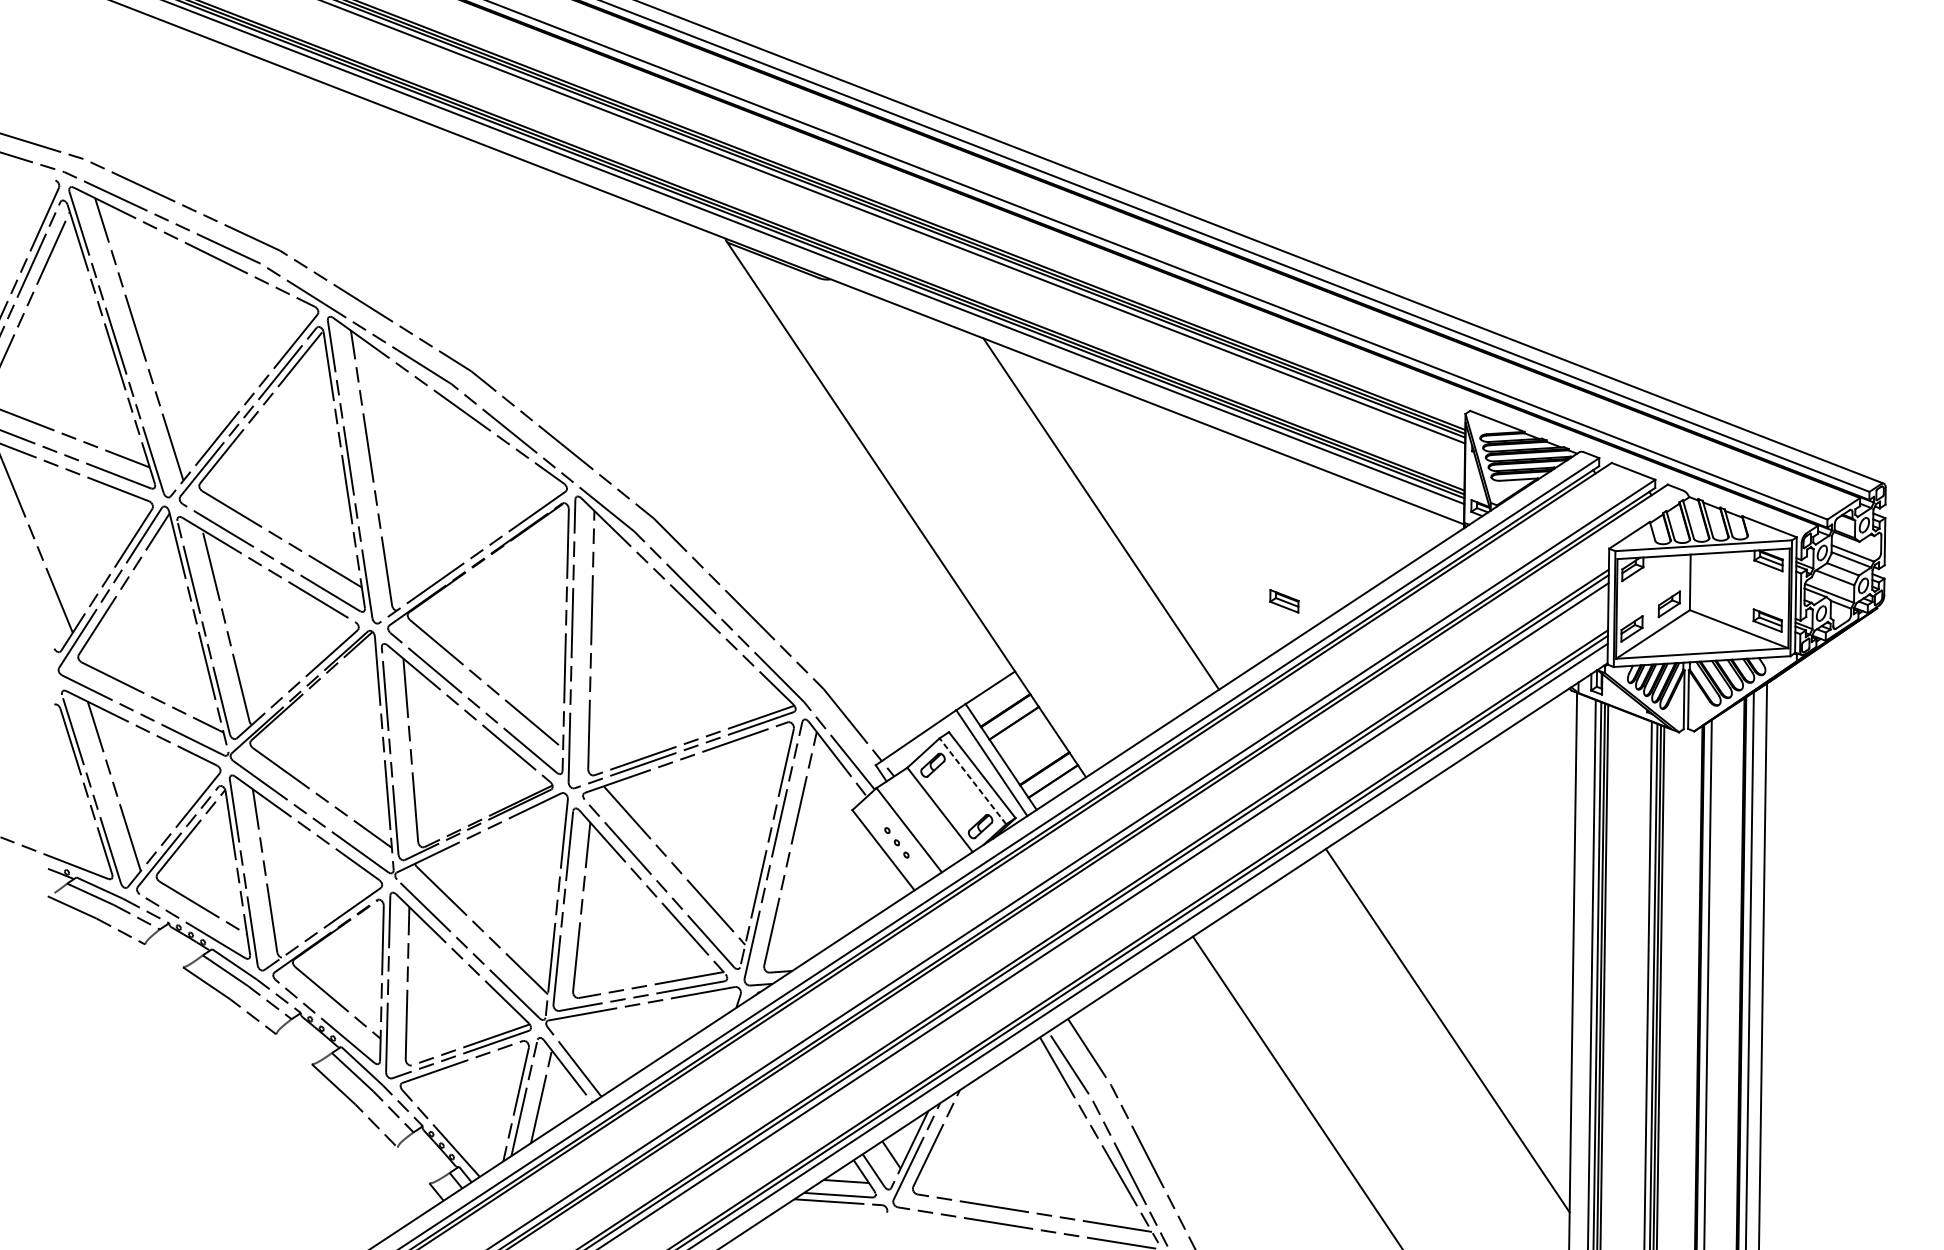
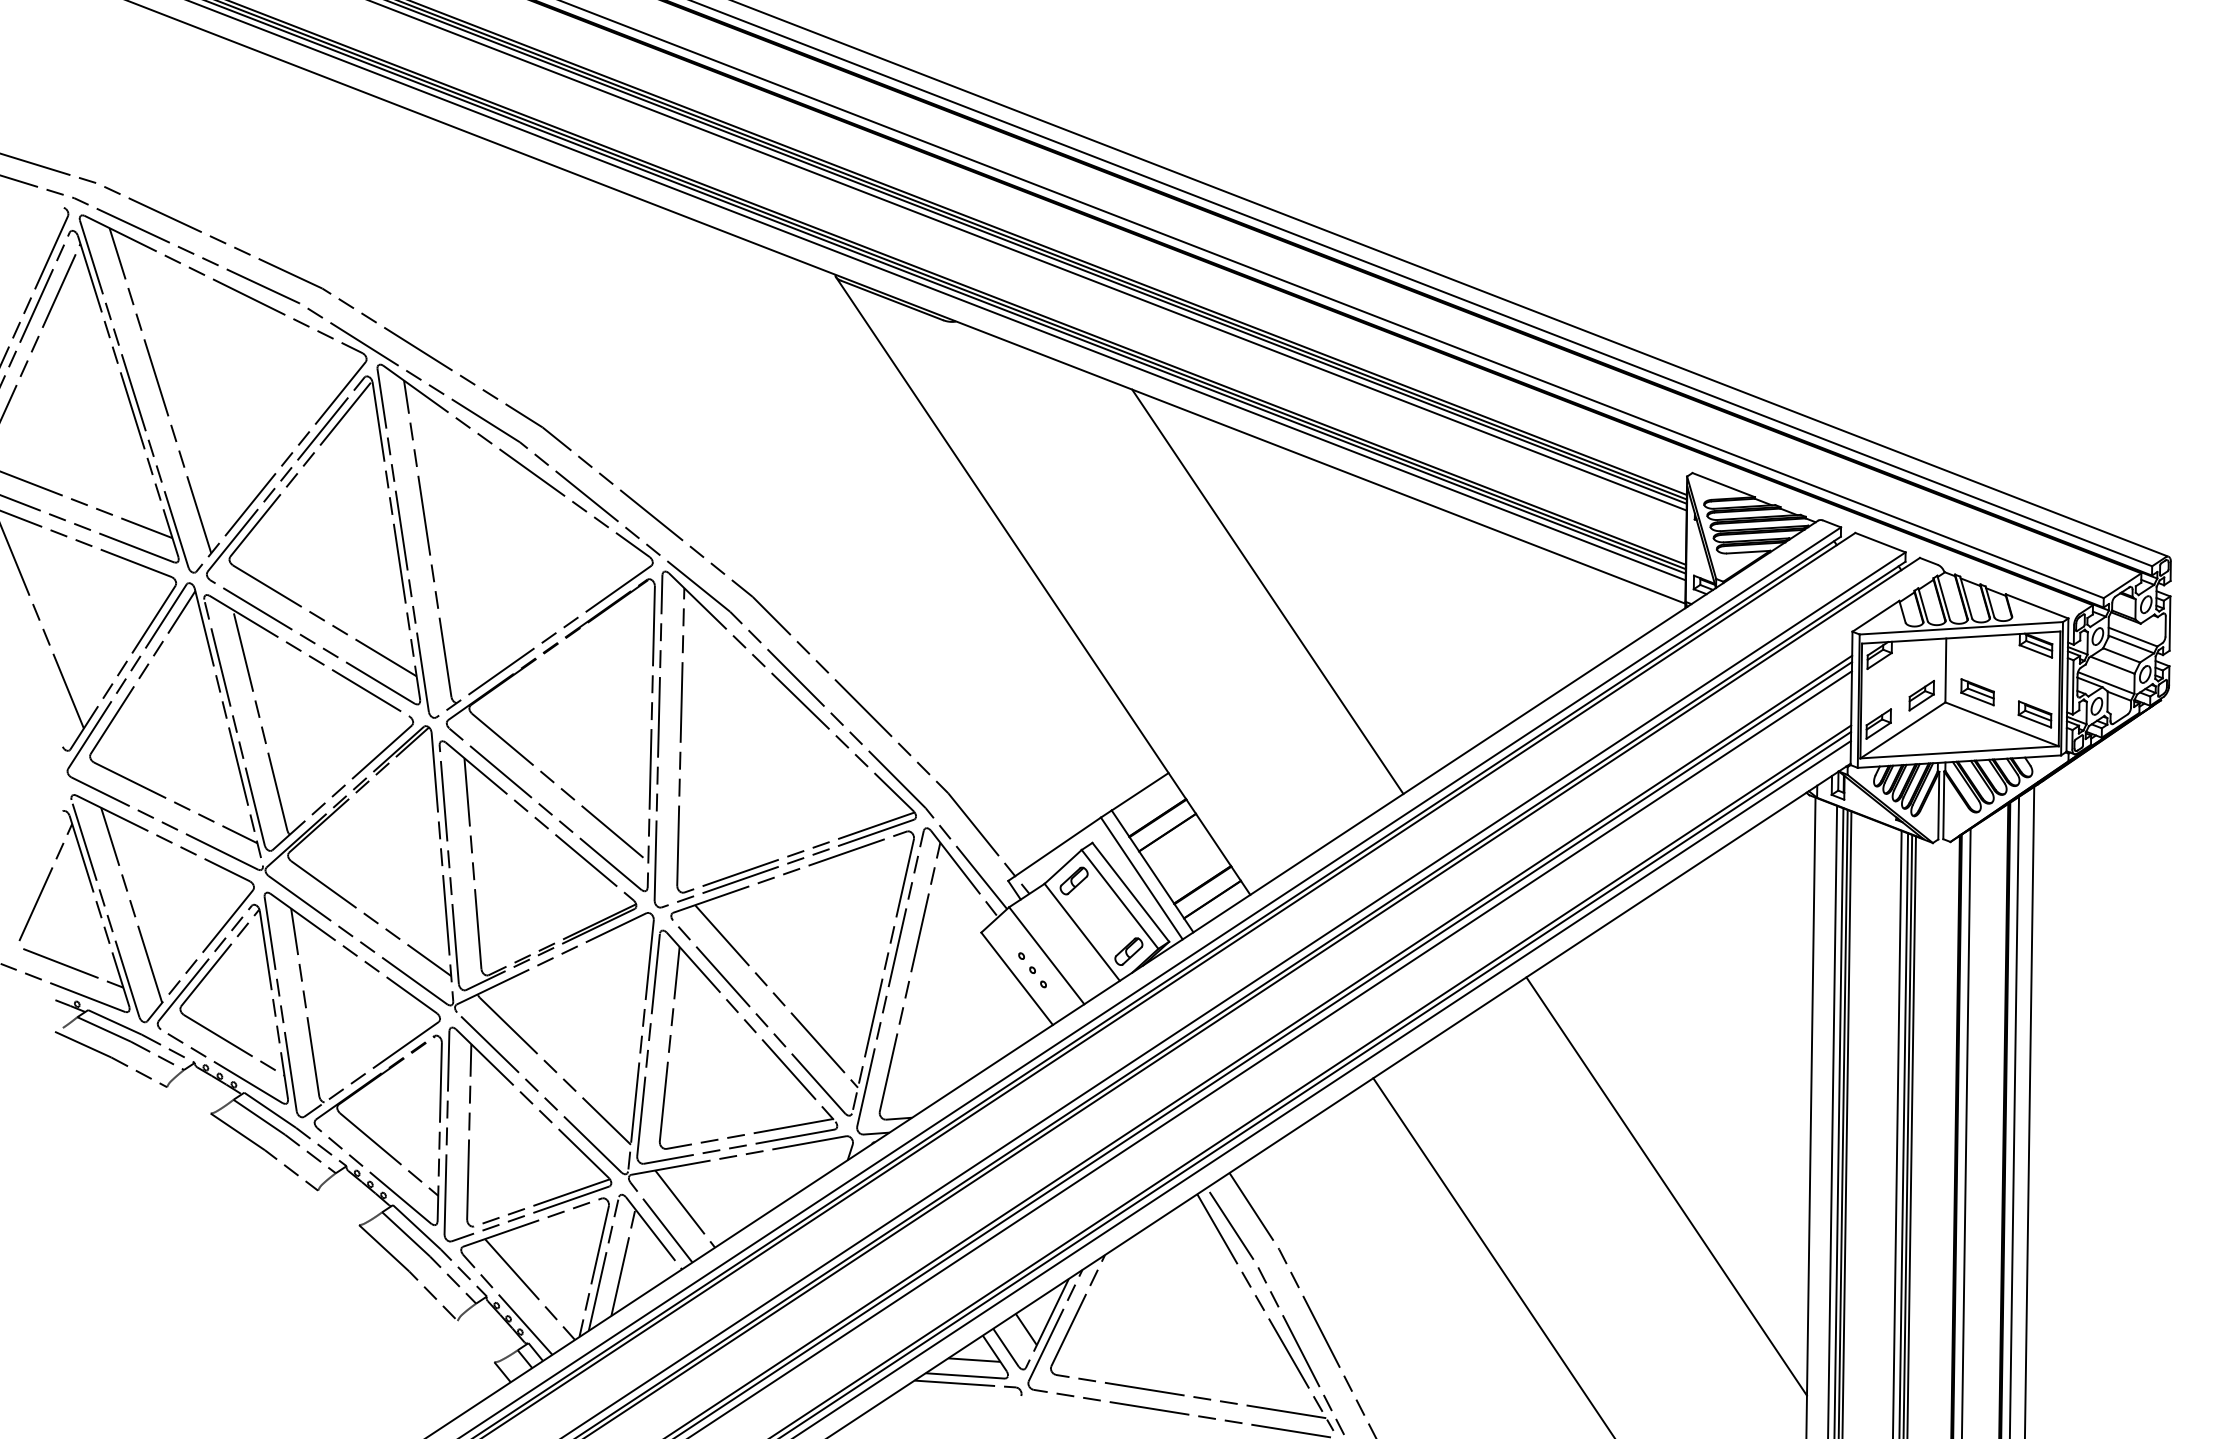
part: (1284, 601) -> (1977, 692), moved
line: (39, 766) -> (45, 882), added
line: (973, 781) -> (1120, 899), dashed -> solid
line: (63, 840) -> (73, 967), added
line: (595, 1049) -> (685, 1208), added
line: (460, 1120) -> (530, 1289), added

